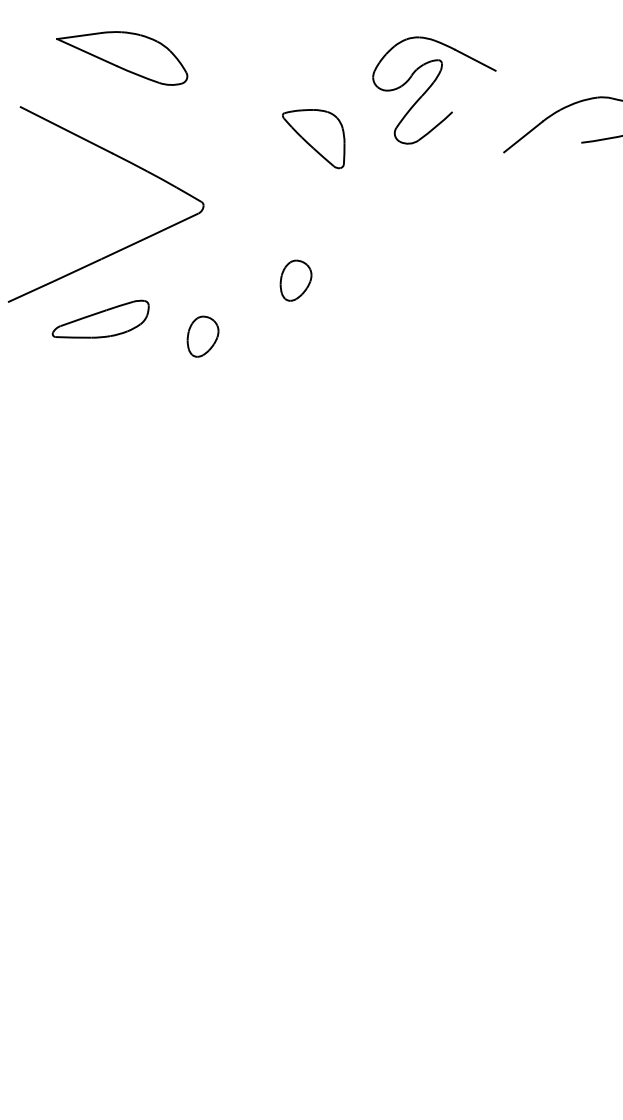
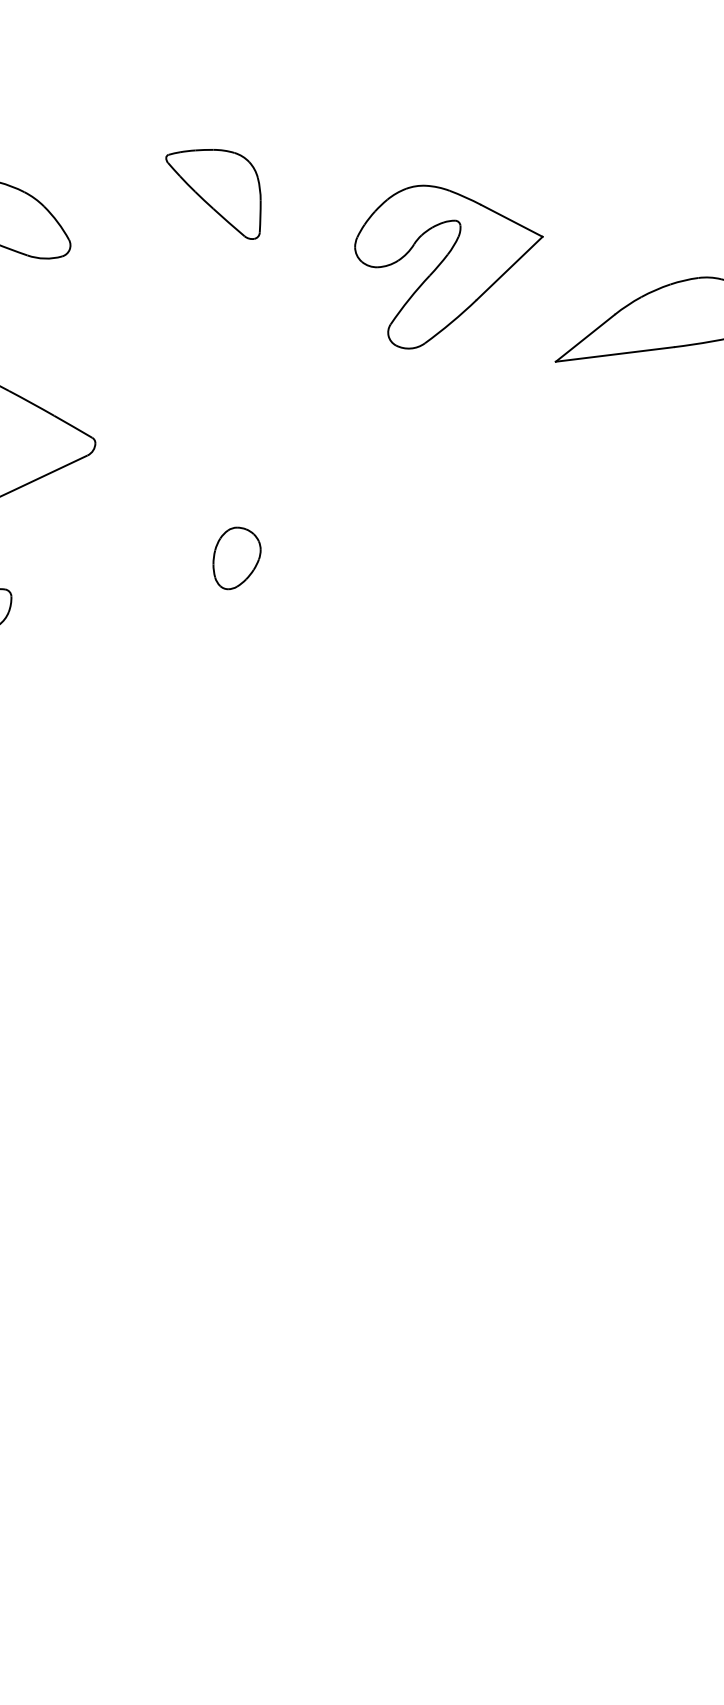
line: (473, 90) -> (508, 267), added
part: (313, 139) -> (213, 195), moved
line: (542, 147) -> (614, 354), added
part: (202, 336) -> (93, 643), removed

